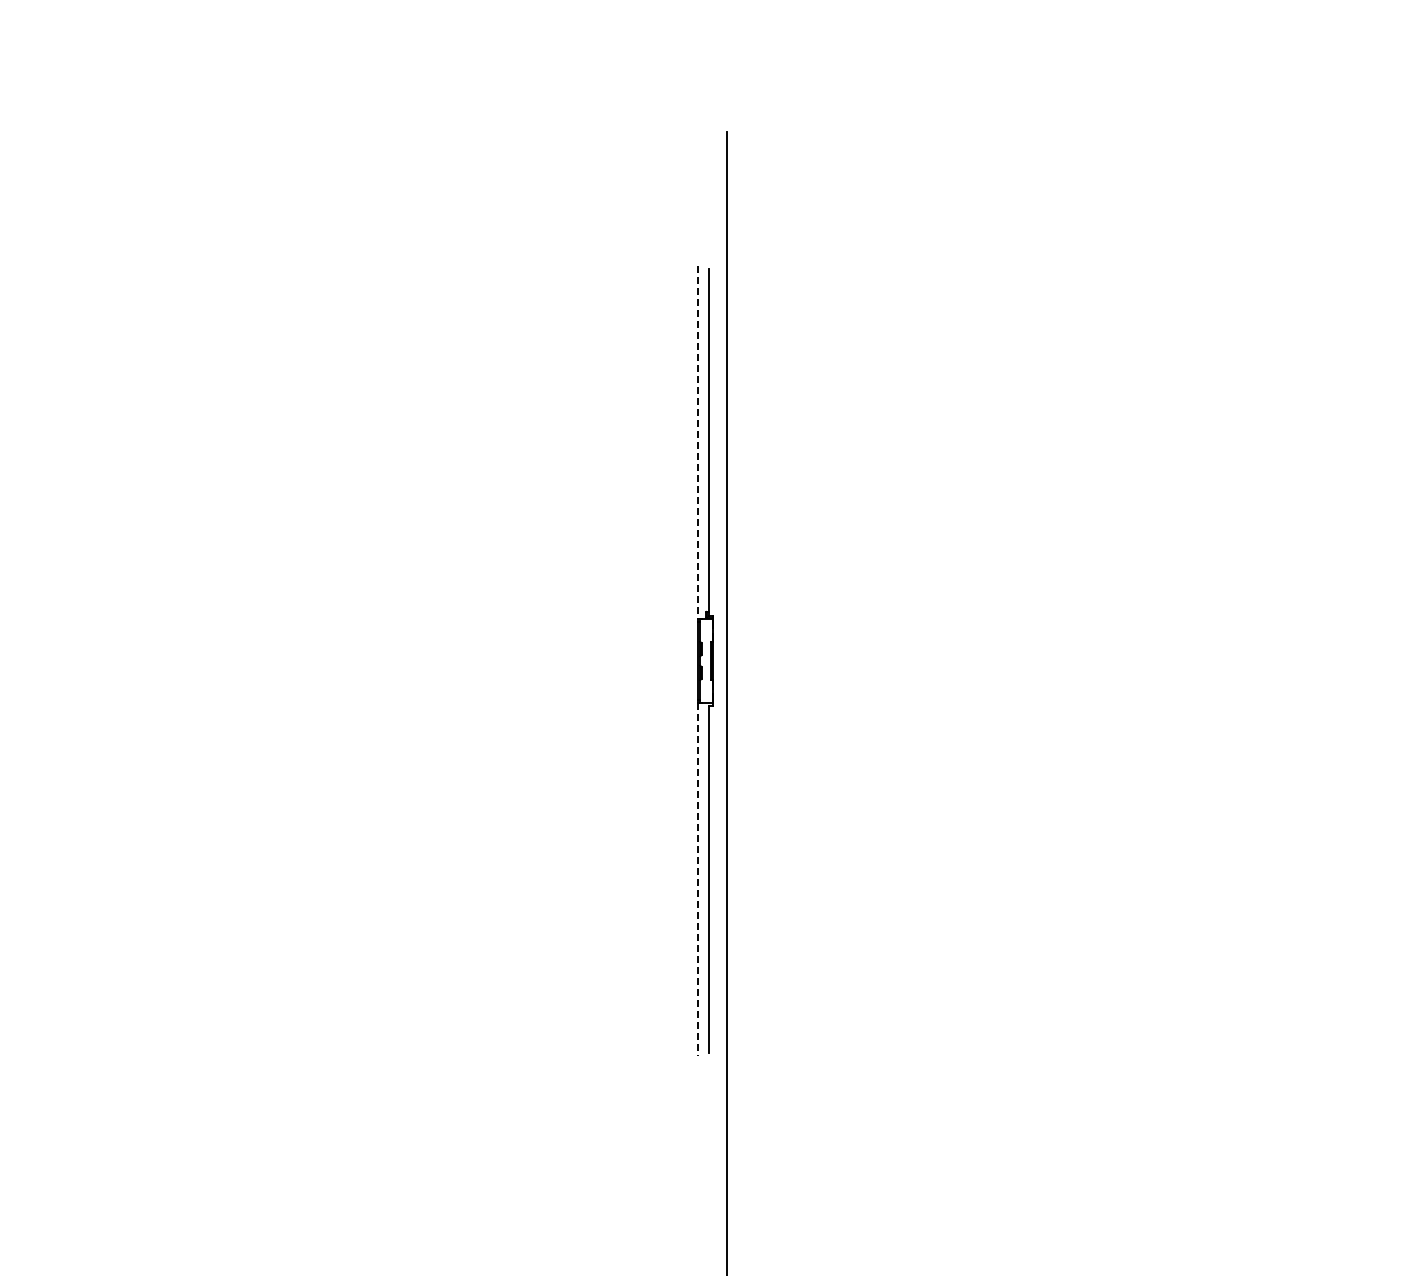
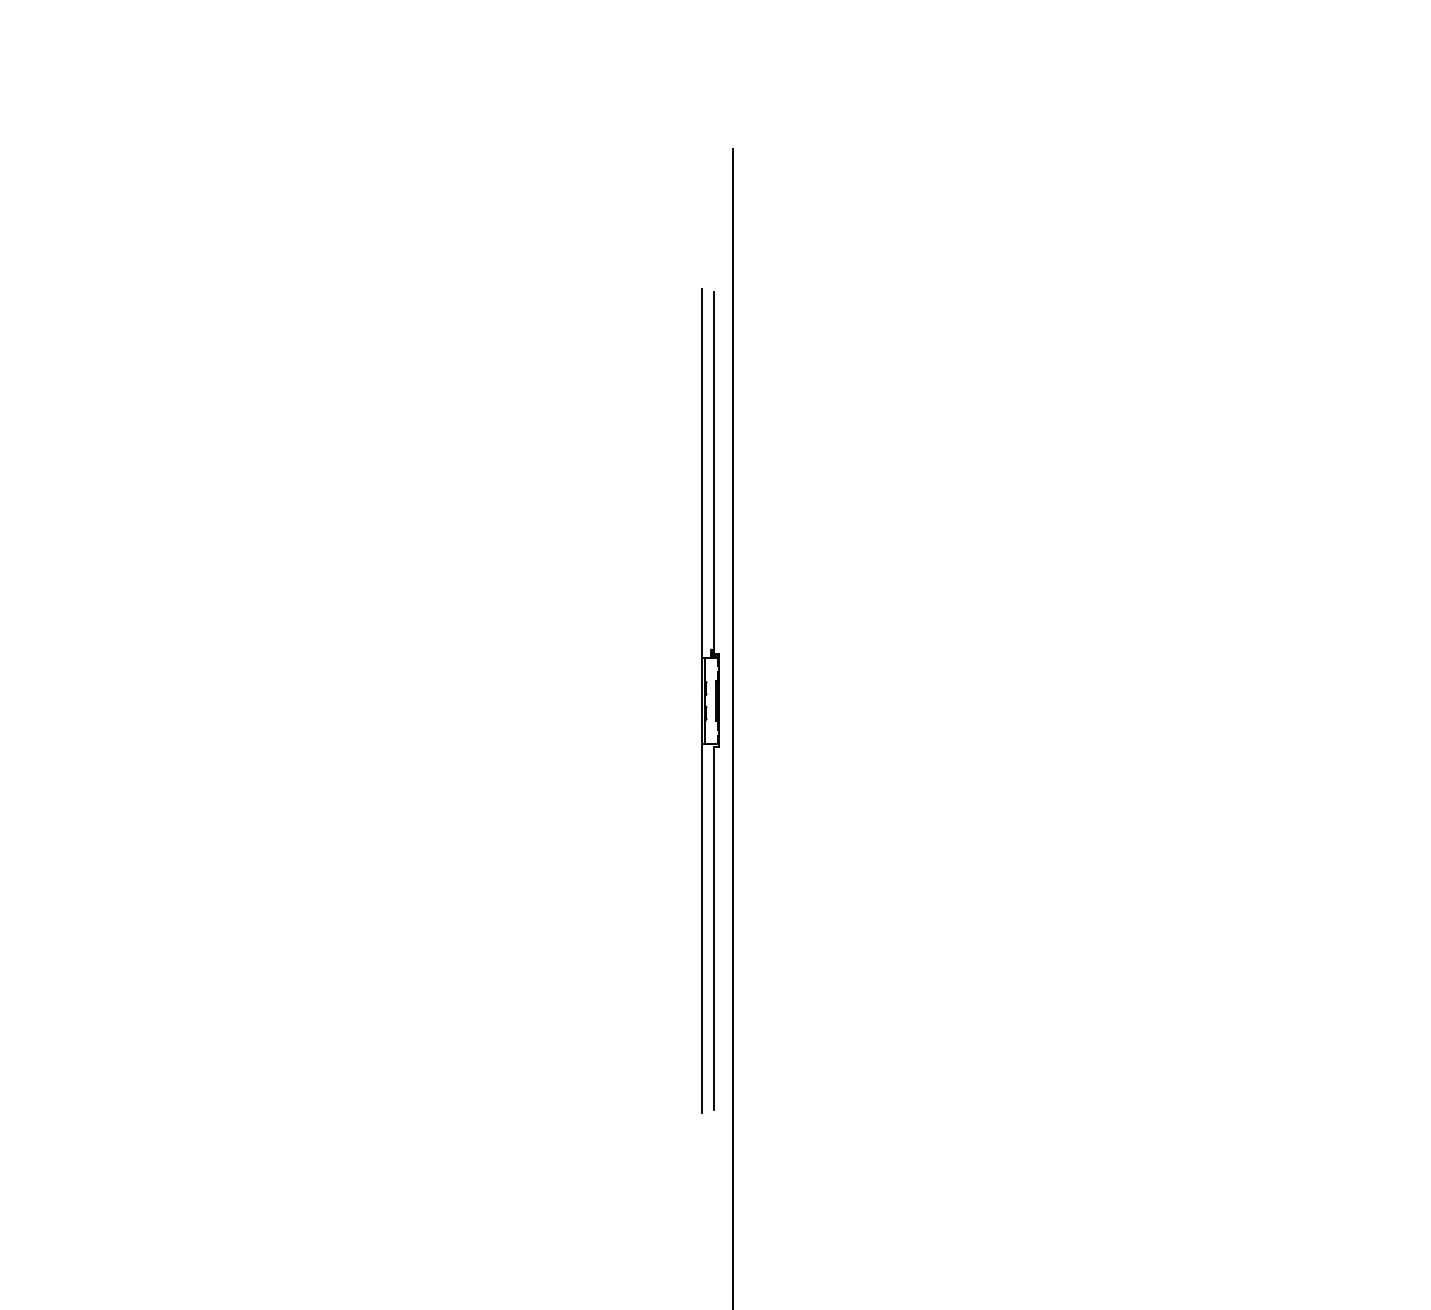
line: (697, 442) -> (702, 473), dashed -> solid
line: (697, 879) -> (702, 928), dashed -> solid

